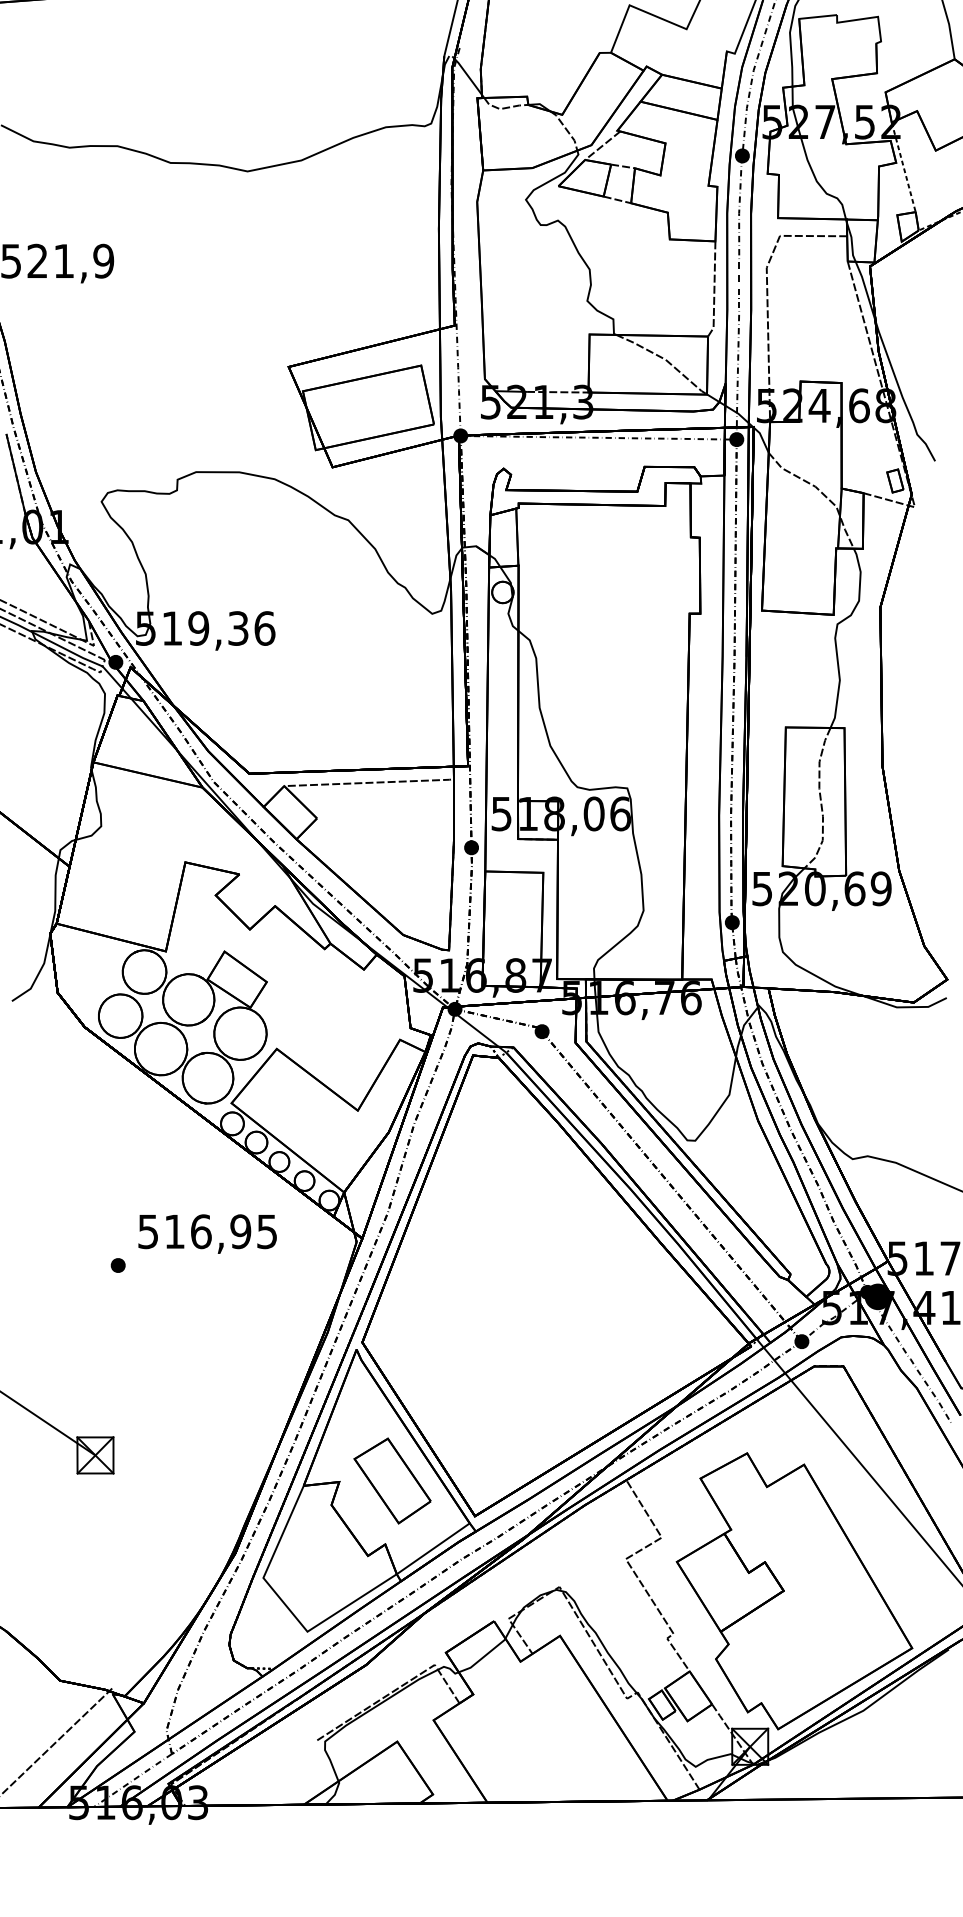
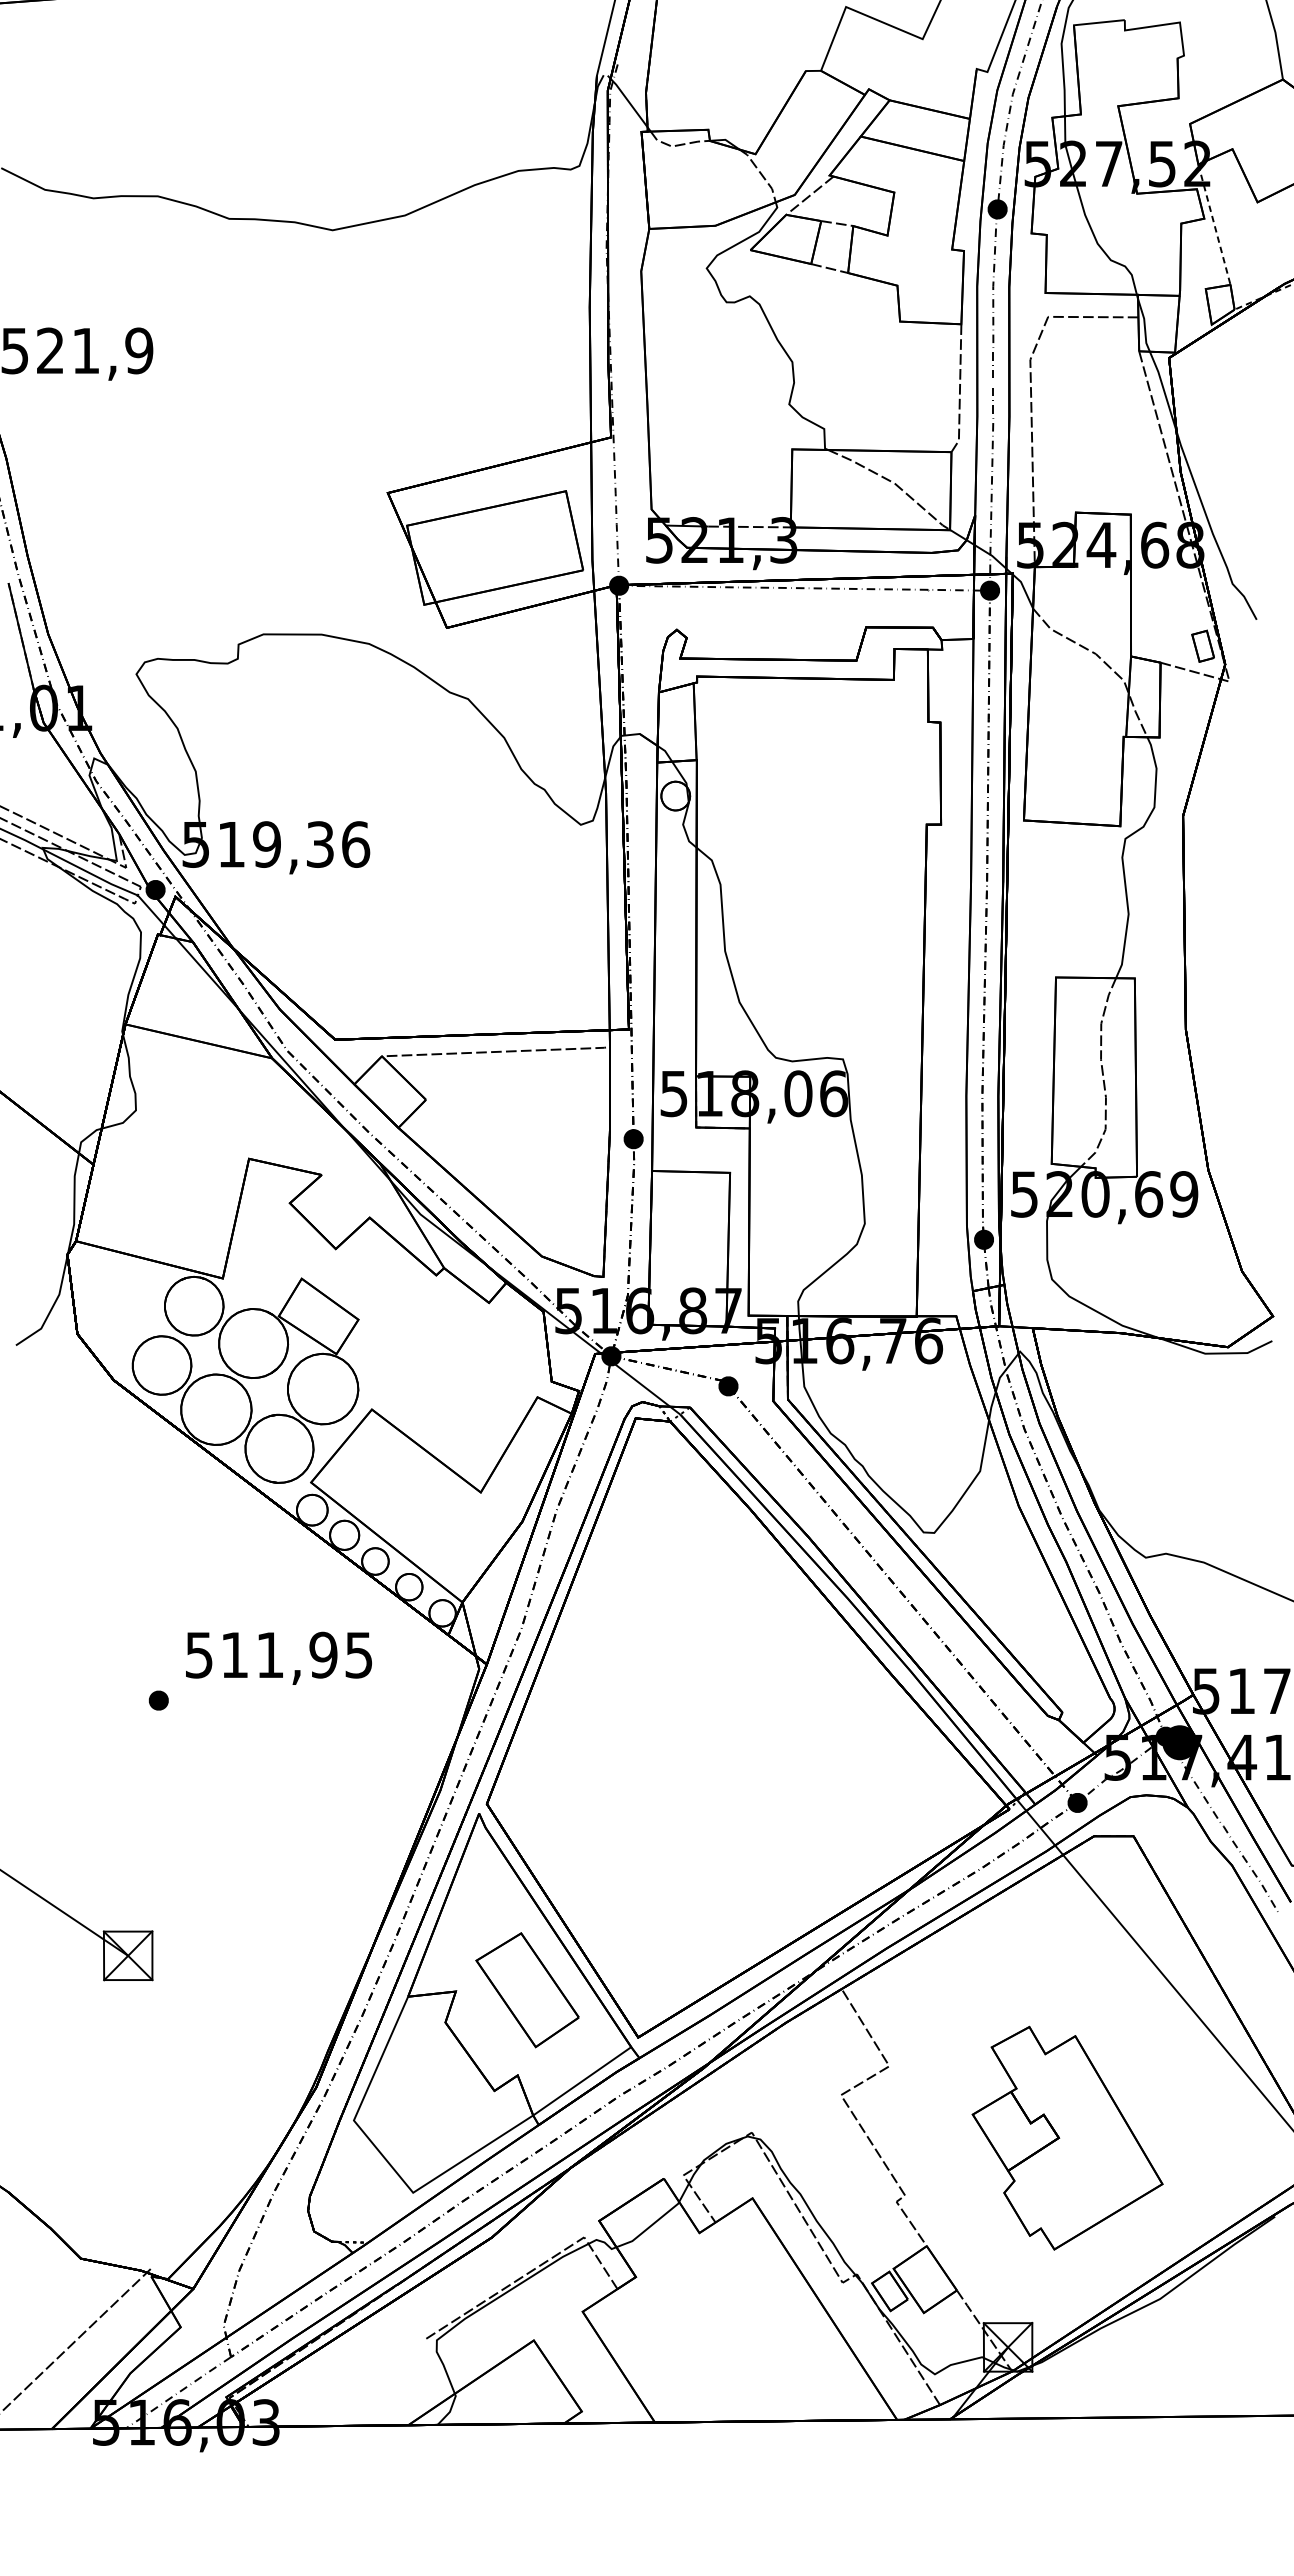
text: (201, 1231) -> (270, 1654), 516,95 -> 511,95
part: (794, 1590) -> (1067, 2137), size x0.6

